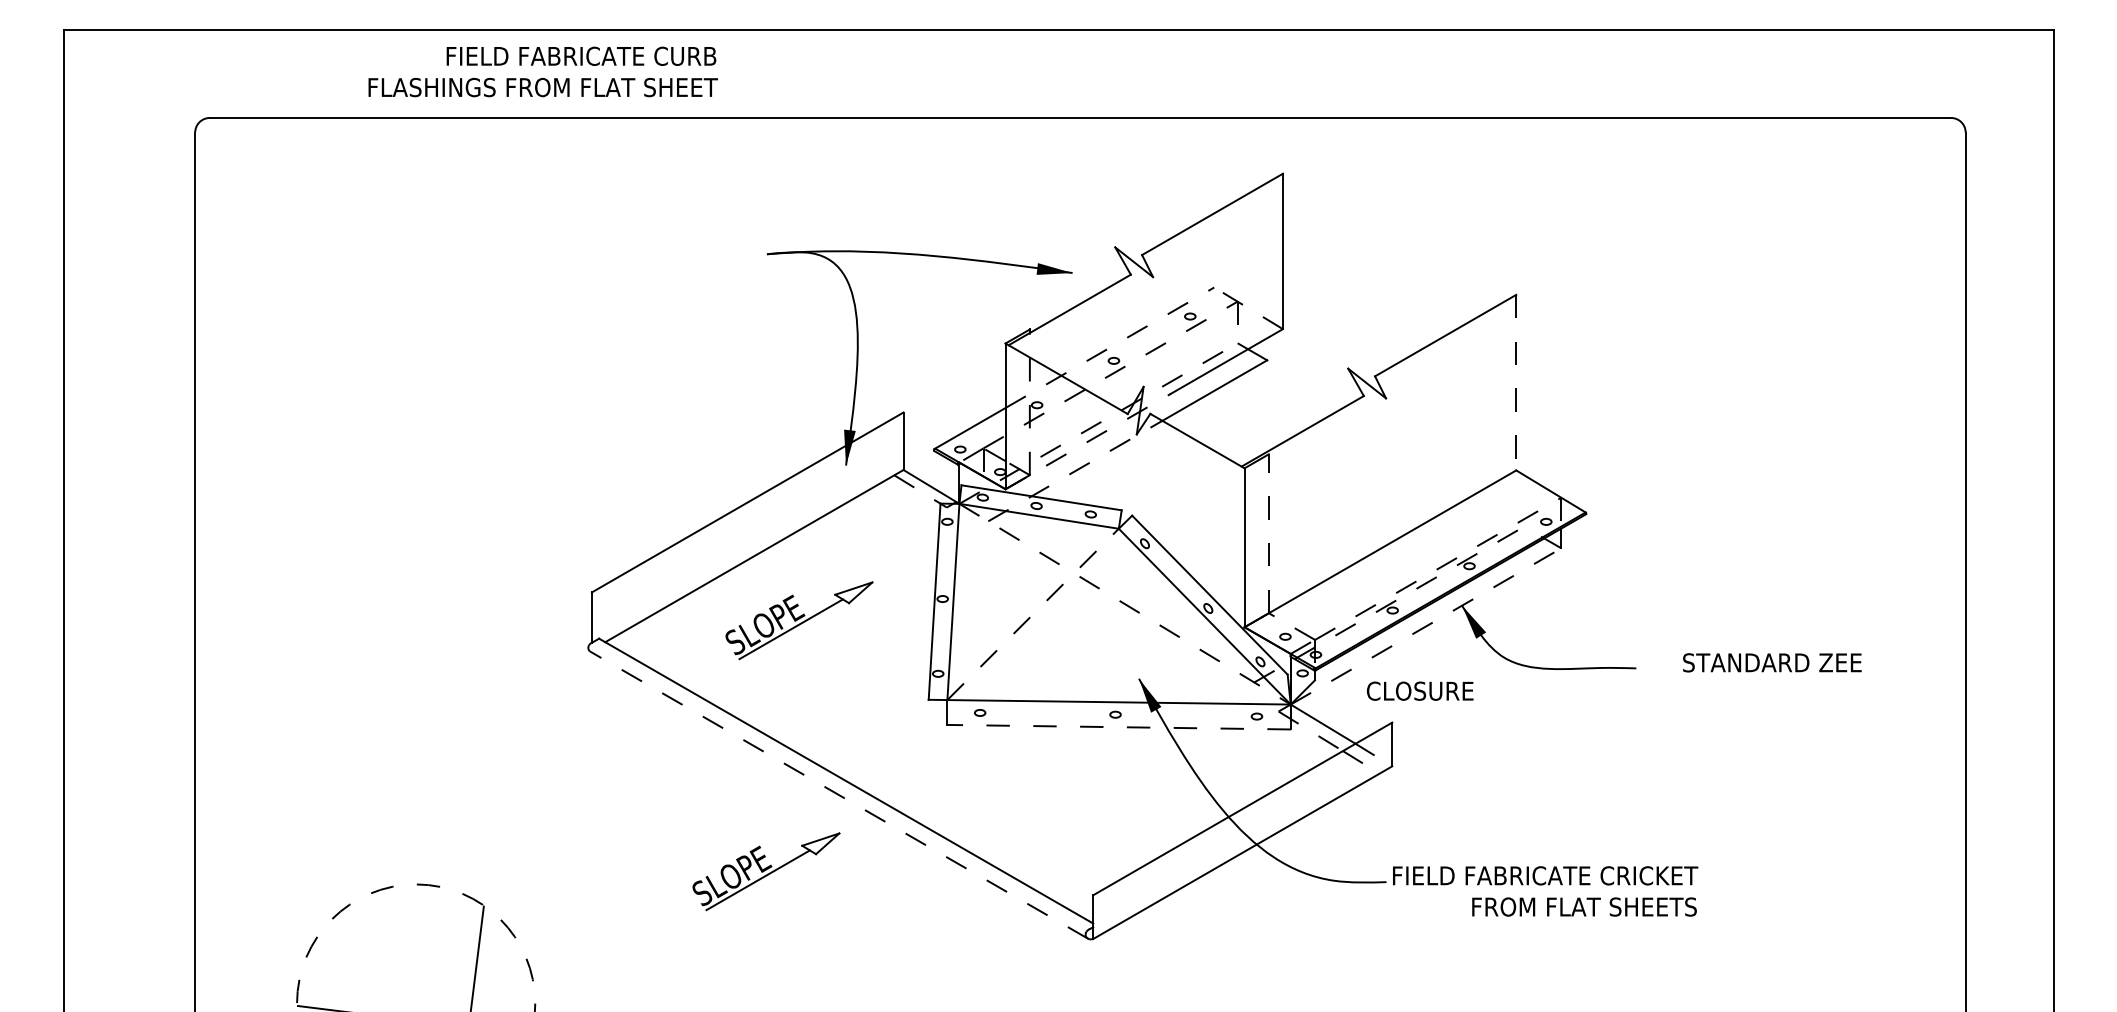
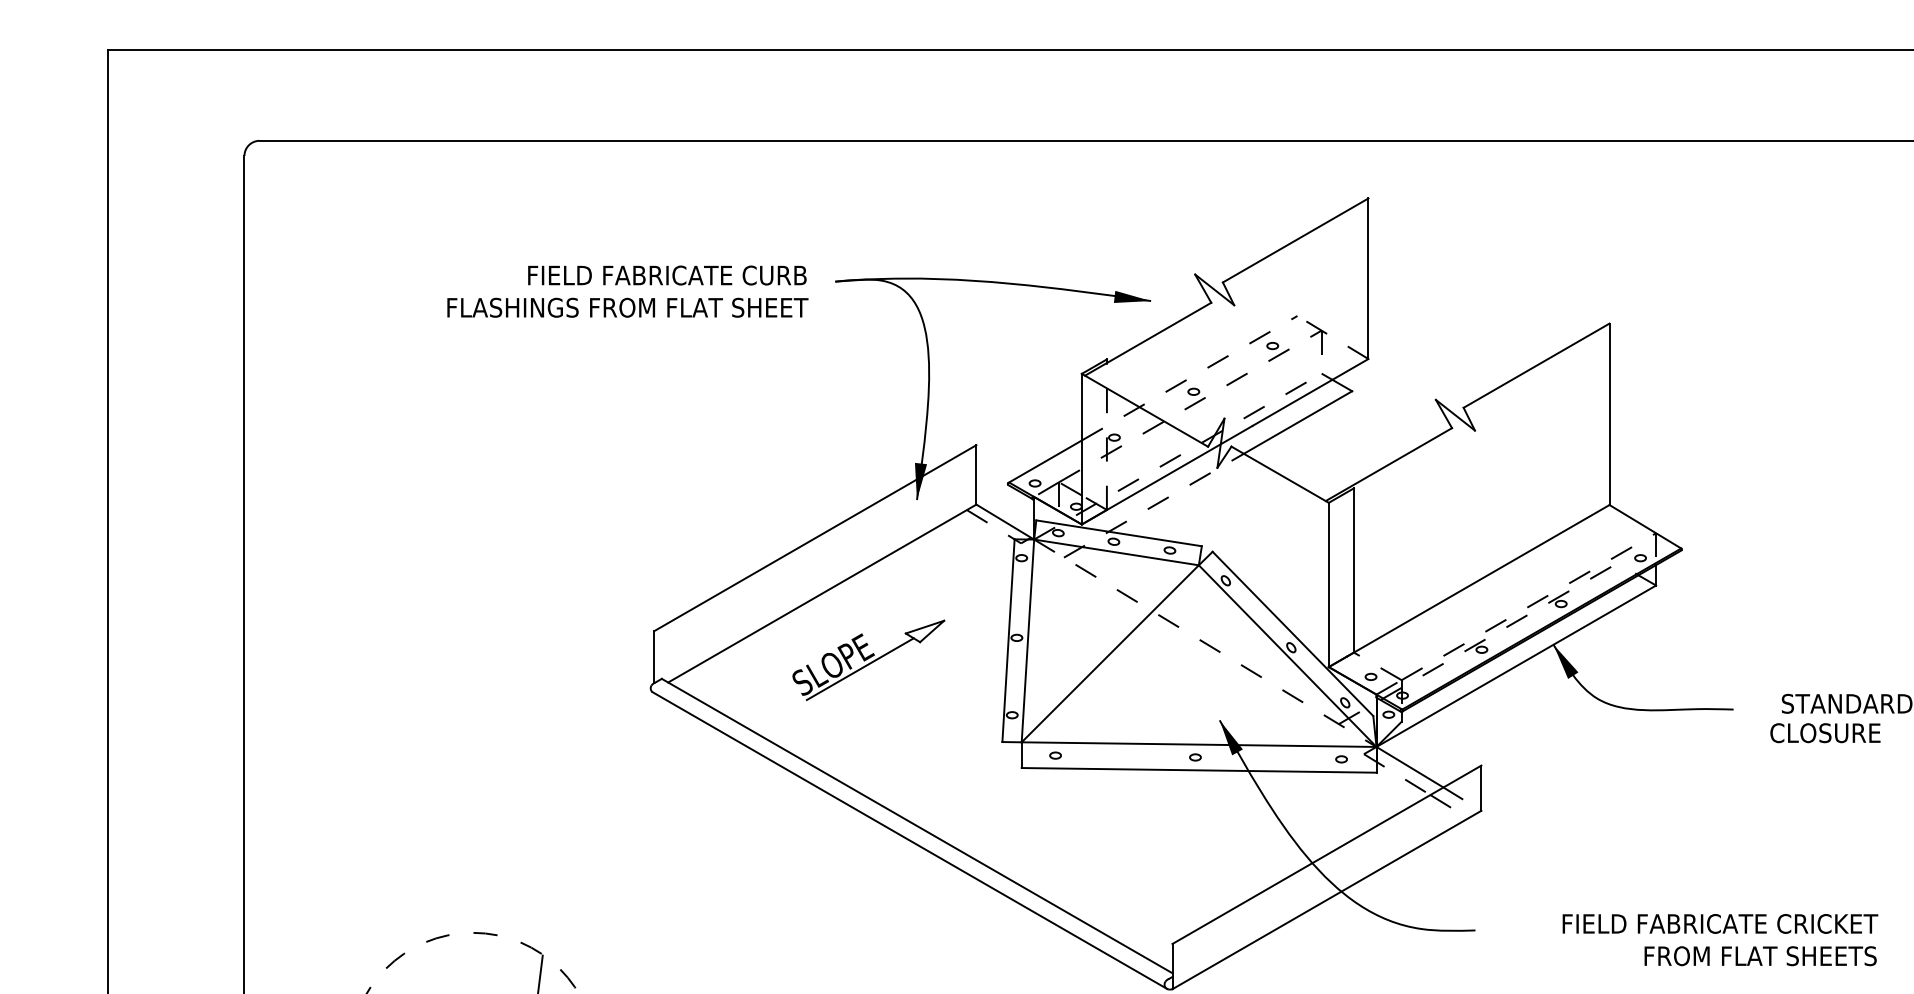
text: (542, 71) -> (627, 291), moved
line: (1516, 382) -> (1609, 414), dashed -> solid
line: (1088, 441) -> (1167, 475), dashed -> solid
line: (1268, 533) -> (1353, 570), dashed -> solid
line: (1033, 614) -> (1110, 653), dashed -> solid
line: (1426, 626) -> (1516, 666), dashed -> solid
text: (1420, 690) -> (1825, 732), moved
line: (1119, 727) -> (1199, 770), dashed -> solid
line: (839, 795) -> (910, 840), dashed -> solid
part: (766, 871) -> (834, 919), removed
text: (1545, 891) -> (1720, 940), moved

